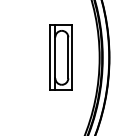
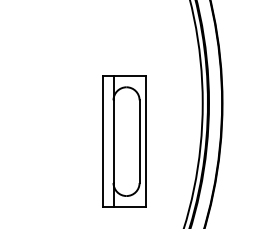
part: (60, 57) -> (123, 141), moved

